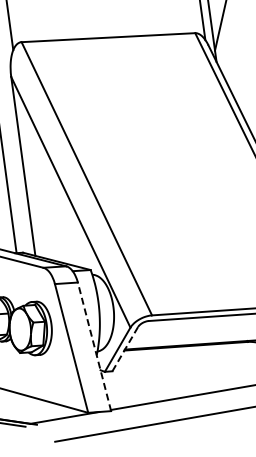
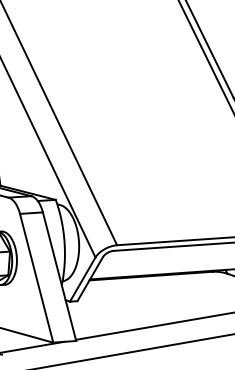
line: (94, 346) -> (59, 276), dashed -> solid
line: (125, 349) -> (90, 279), dashed -> solid

